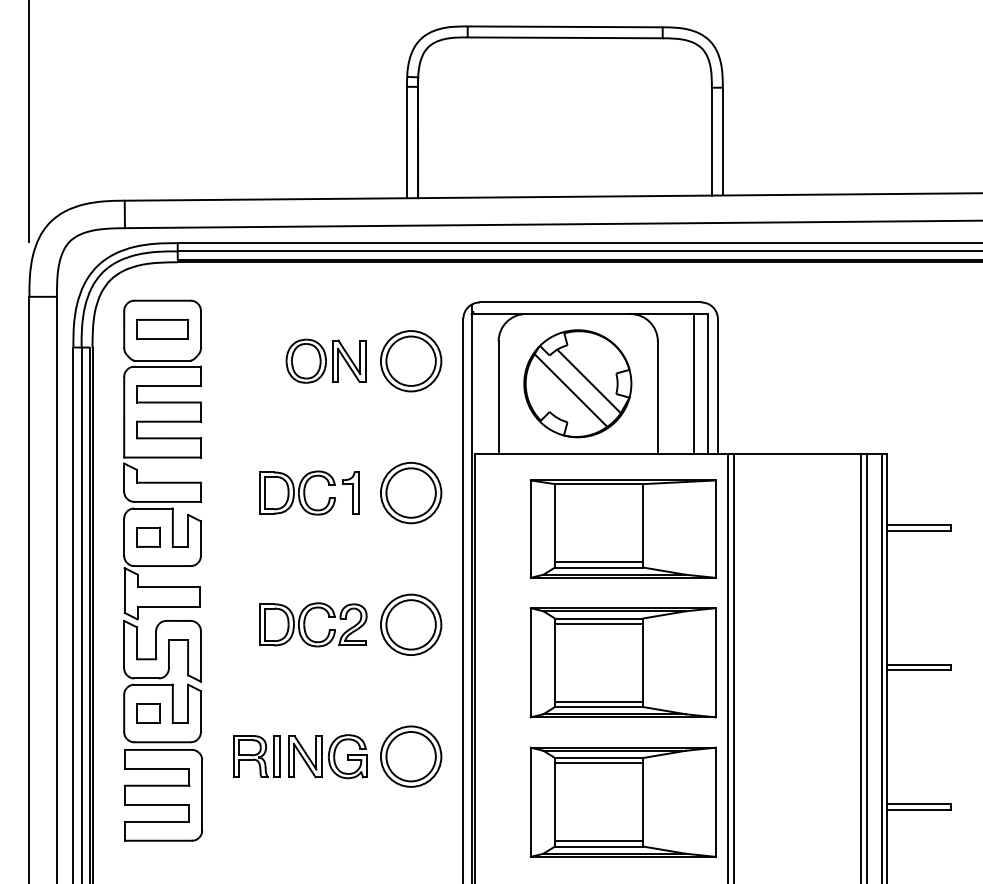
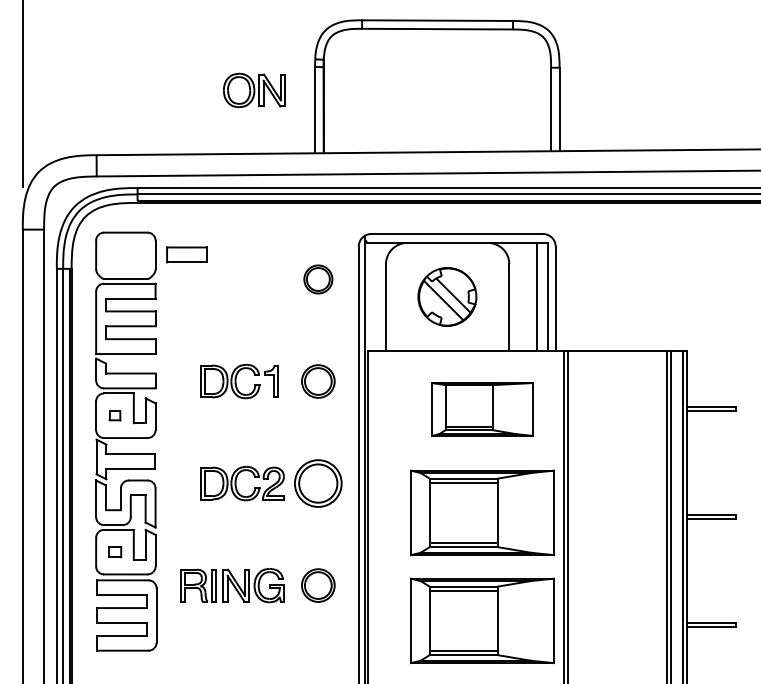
part: (162, 328) -> (186, 254), moved
part: (326, 361) -> (254, 90), moved
part: (411, 361) -> (318, 279), size x0.6
part: (578, 383) -> (447, 296), size x0.7
part: (411, 493) -> (318, 381), size x0.7
part: (623, 529) -> (482, 409), size x0.7
part: (147, 536) -> (114, 415), size x0.6
part: (147, 712) -> (114, 551), size x0.7
part: (411, 756) -> (318, 585), size x0.7

